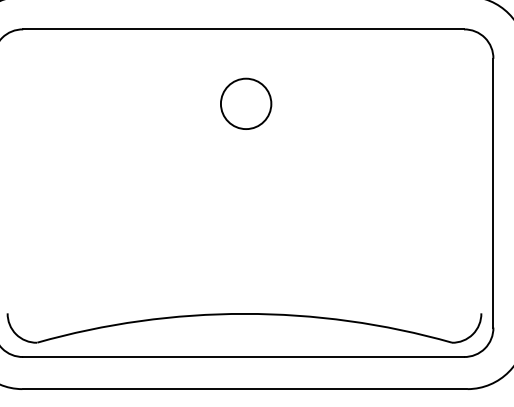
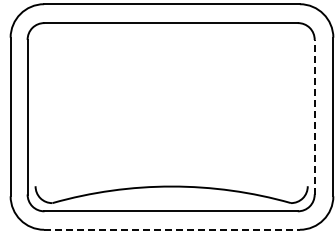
circle: (245, 103) -> (172, 65), removed
line: (493, 191) -> (314, 116), solid -> dashed
line: (245, 388) -> (172, 229), solid -> dashed

